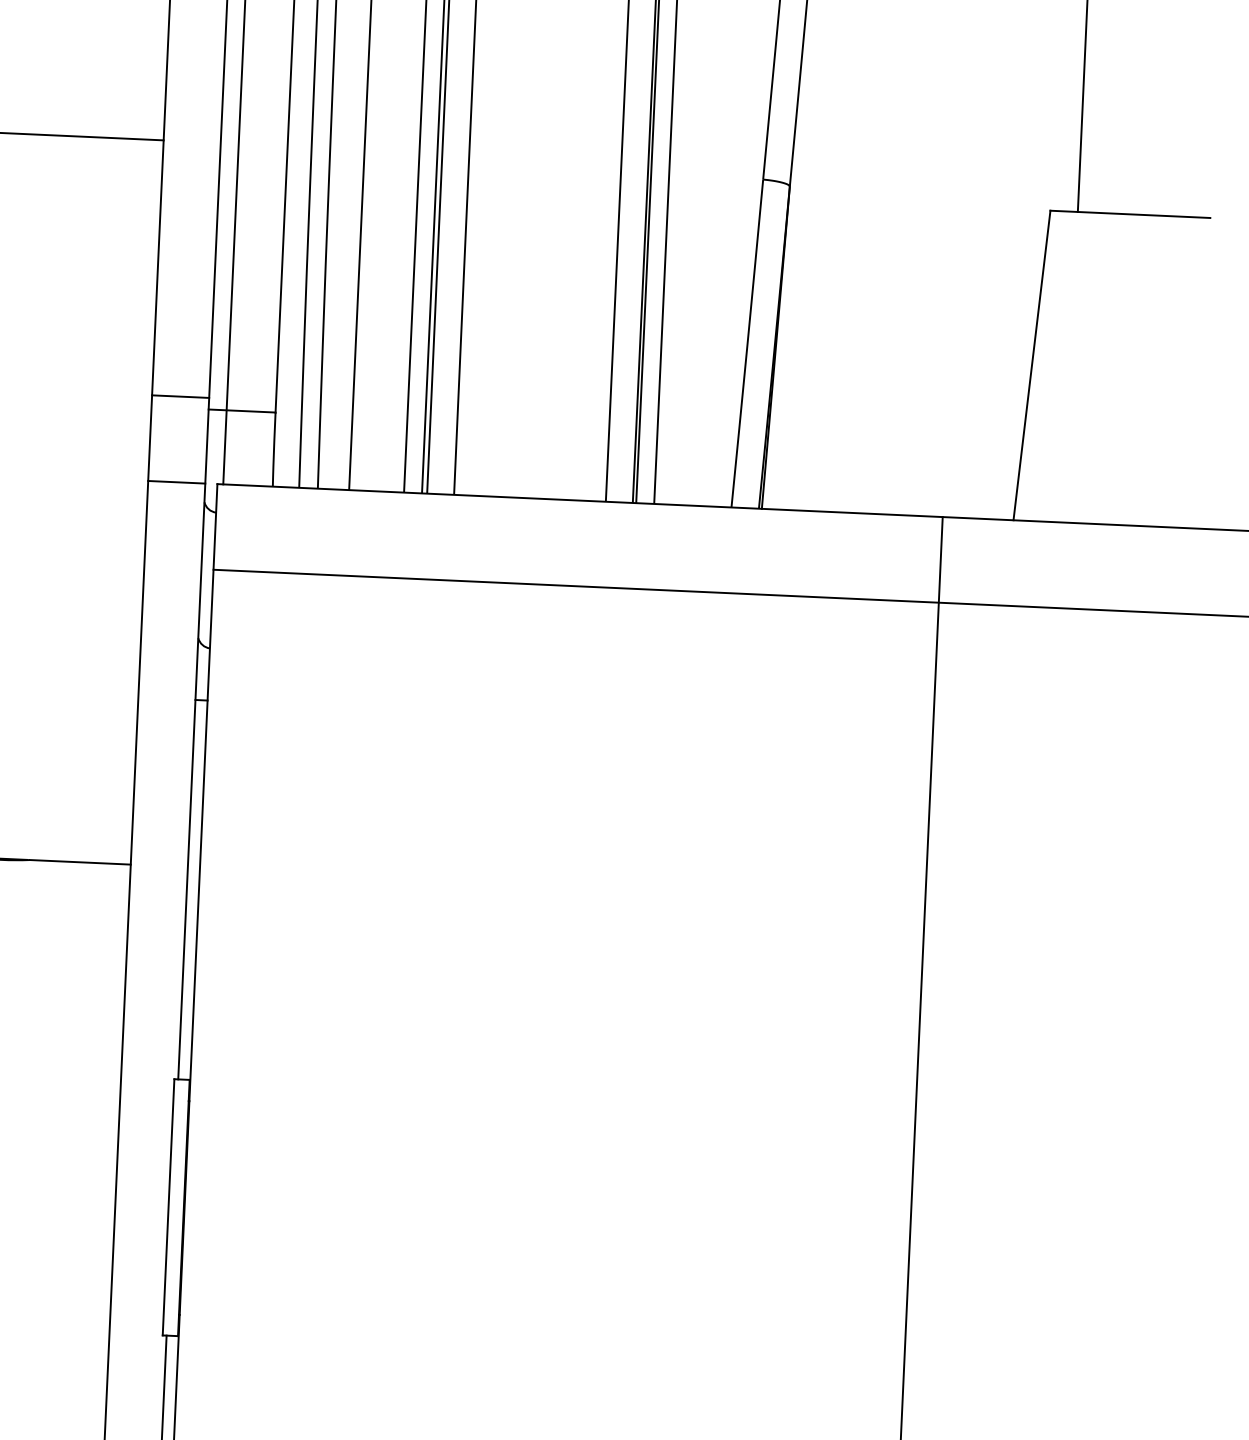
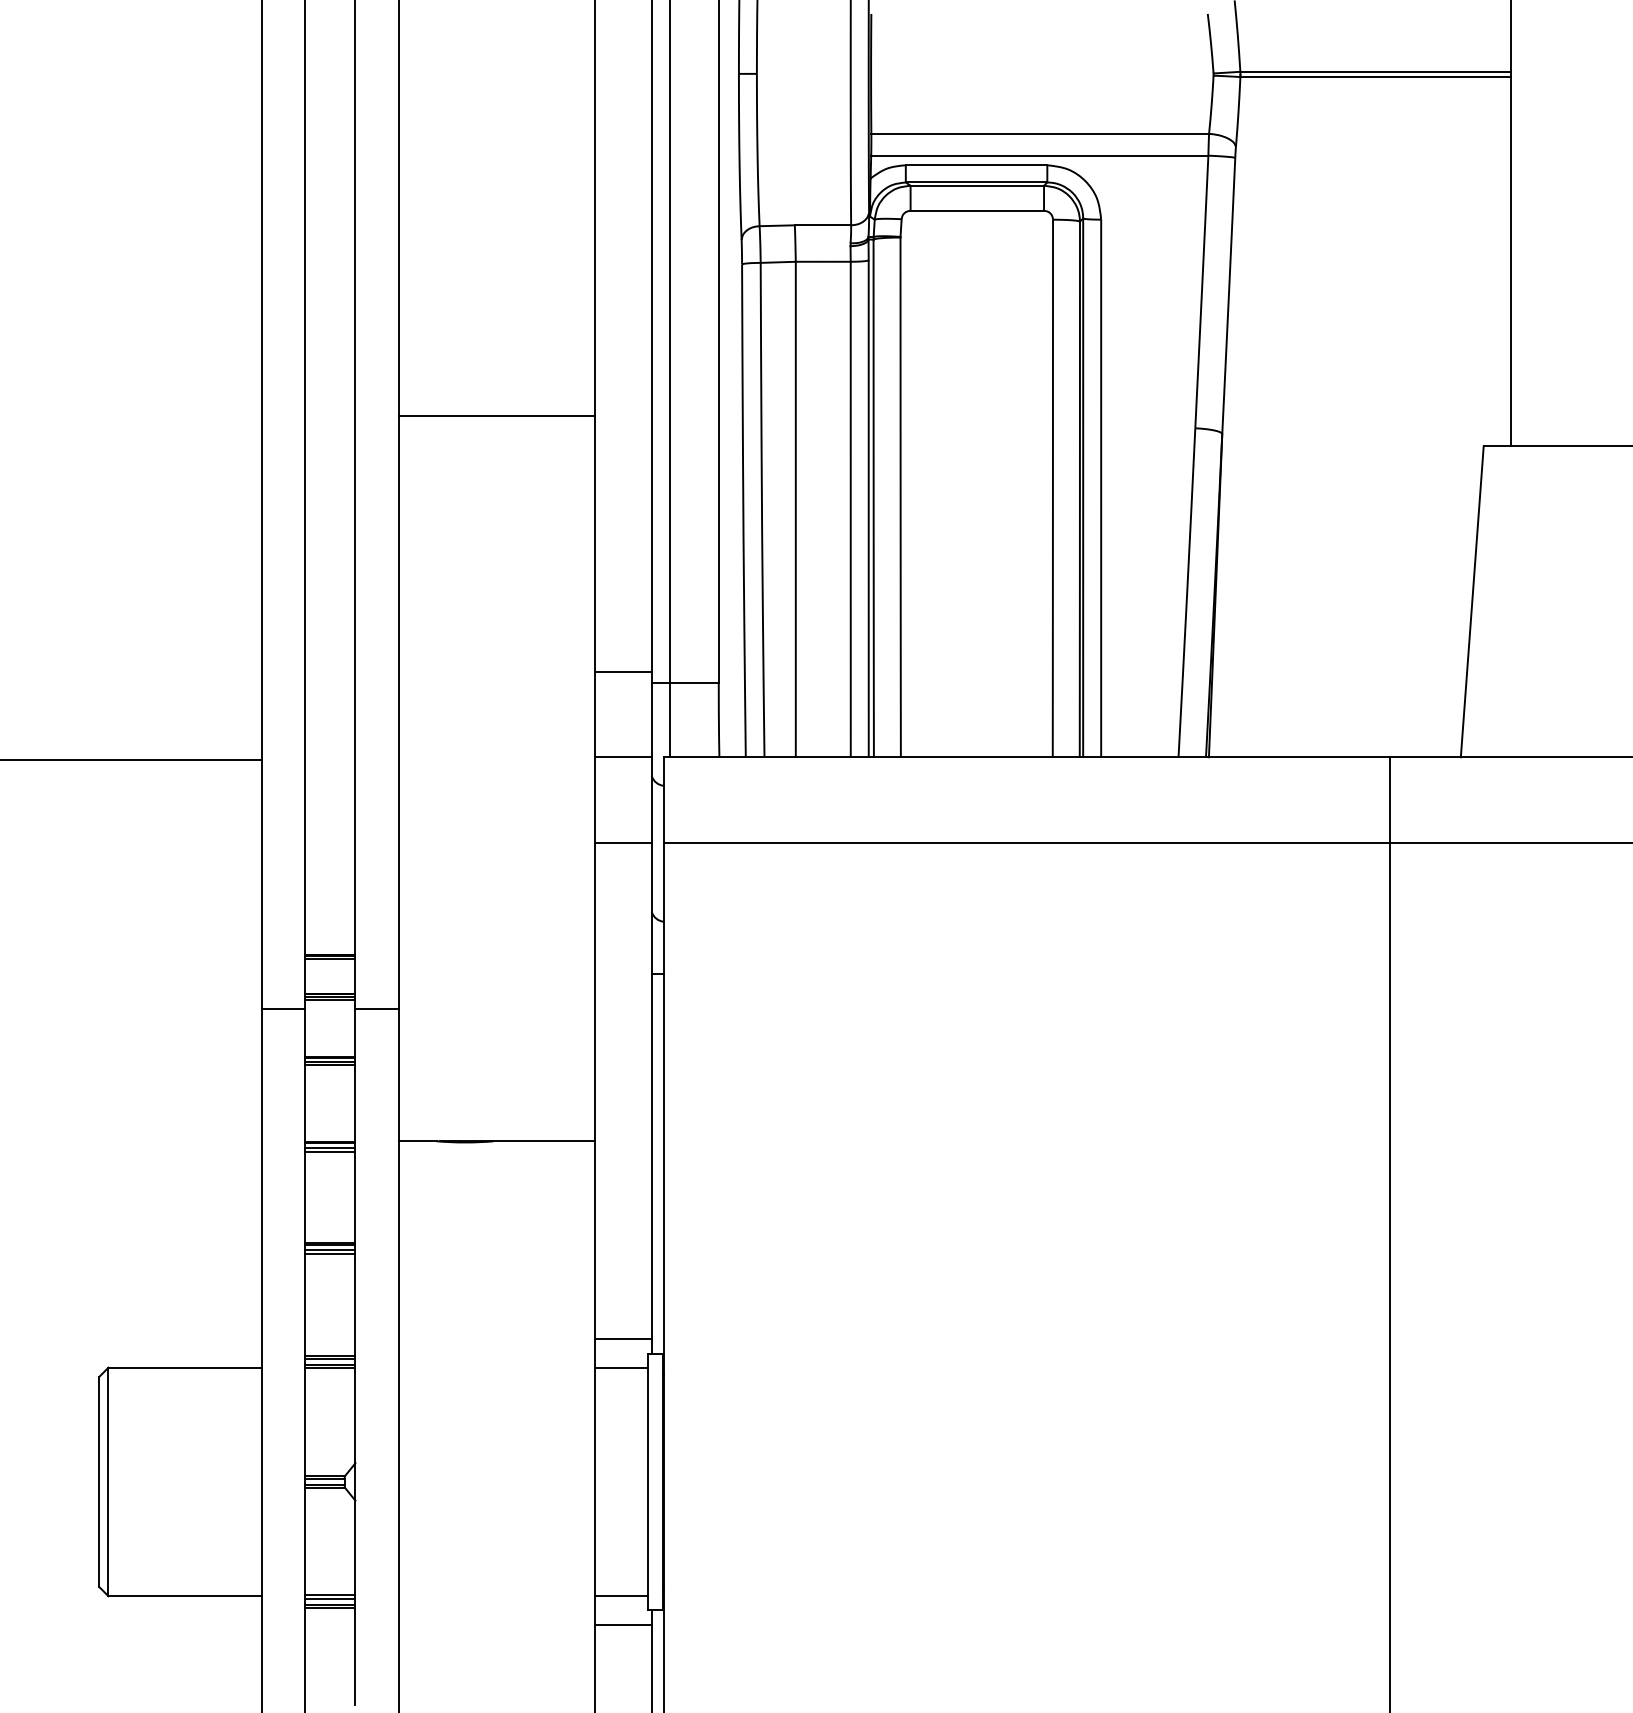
line: (172, 568) -> (622, 843), added
line: (149, 1063) -> (622, 1339), added
line: (146, 1091) -> (620, 1367), added
line: (135, 1320) -> (620, 1596), added
line: (136, 1348) -> (622, 1624), added

